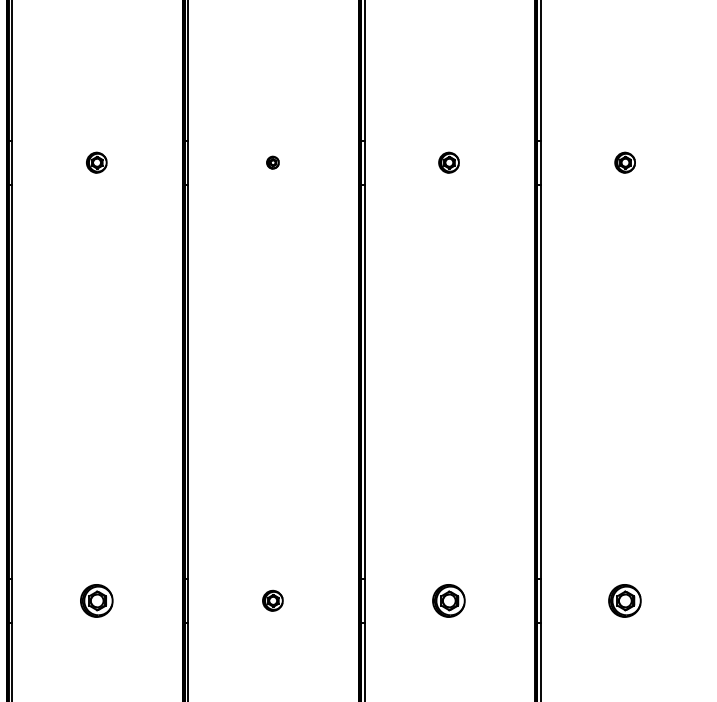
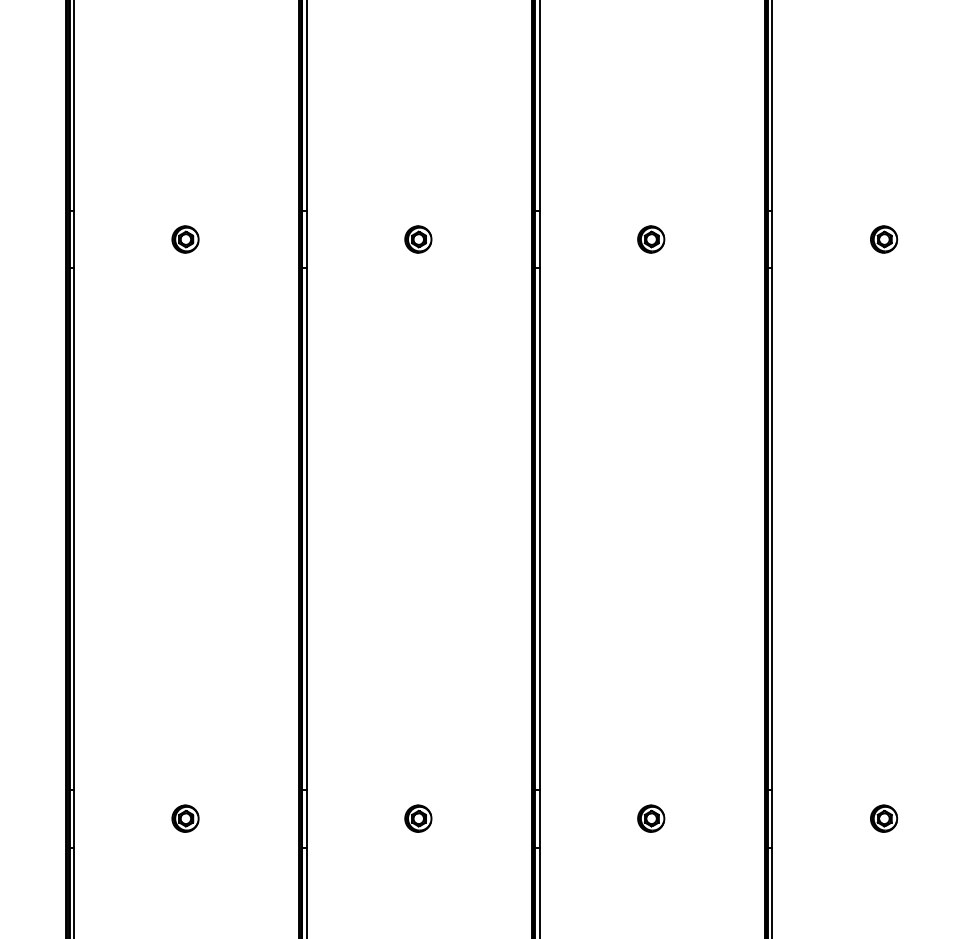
part: (273, 162) -> (418, 239), size x1.67
part: (96, 600) -> (185, 818), size x0.62
part: (449, 600) -> (651, 818), size x0.62
part: (625, 600) -> (884, 818), size x0.62

